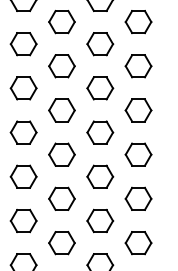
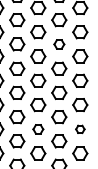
part: (100, 44) -> (59, 44), size x0.7
part: (62, 199) -> (38, 129), size x0.7
part: (138, 199) -> (80, 129), size x0.6

